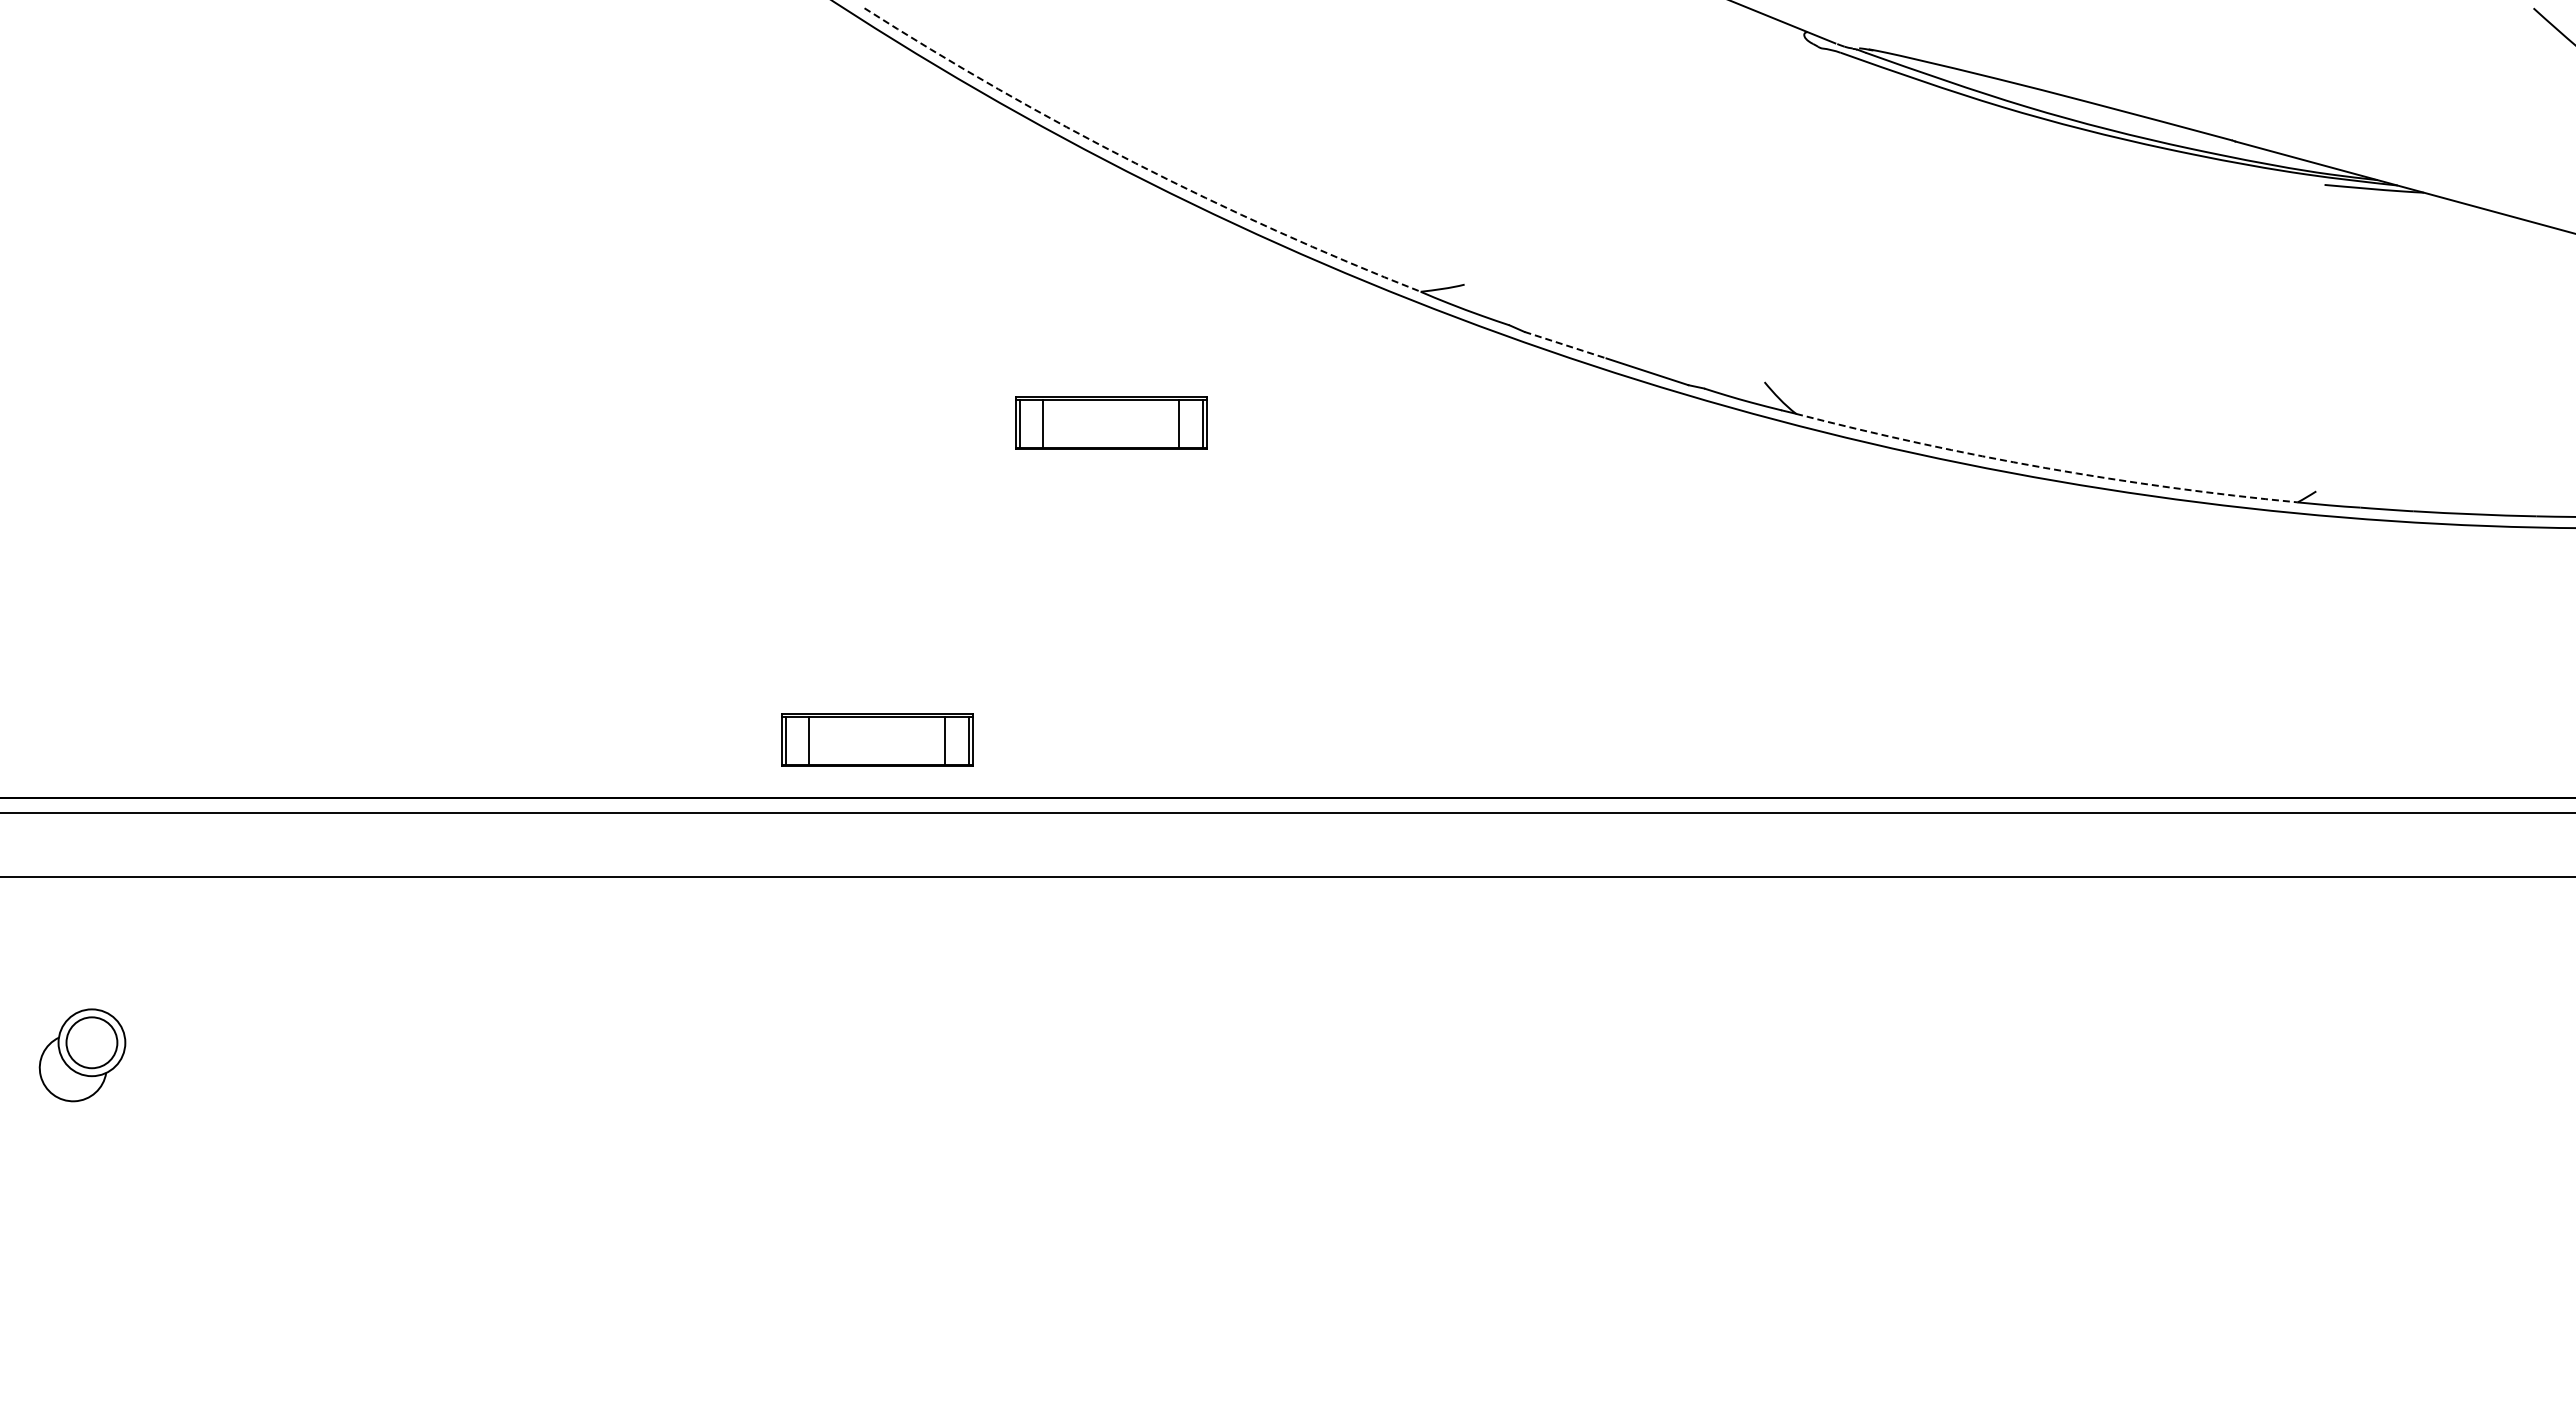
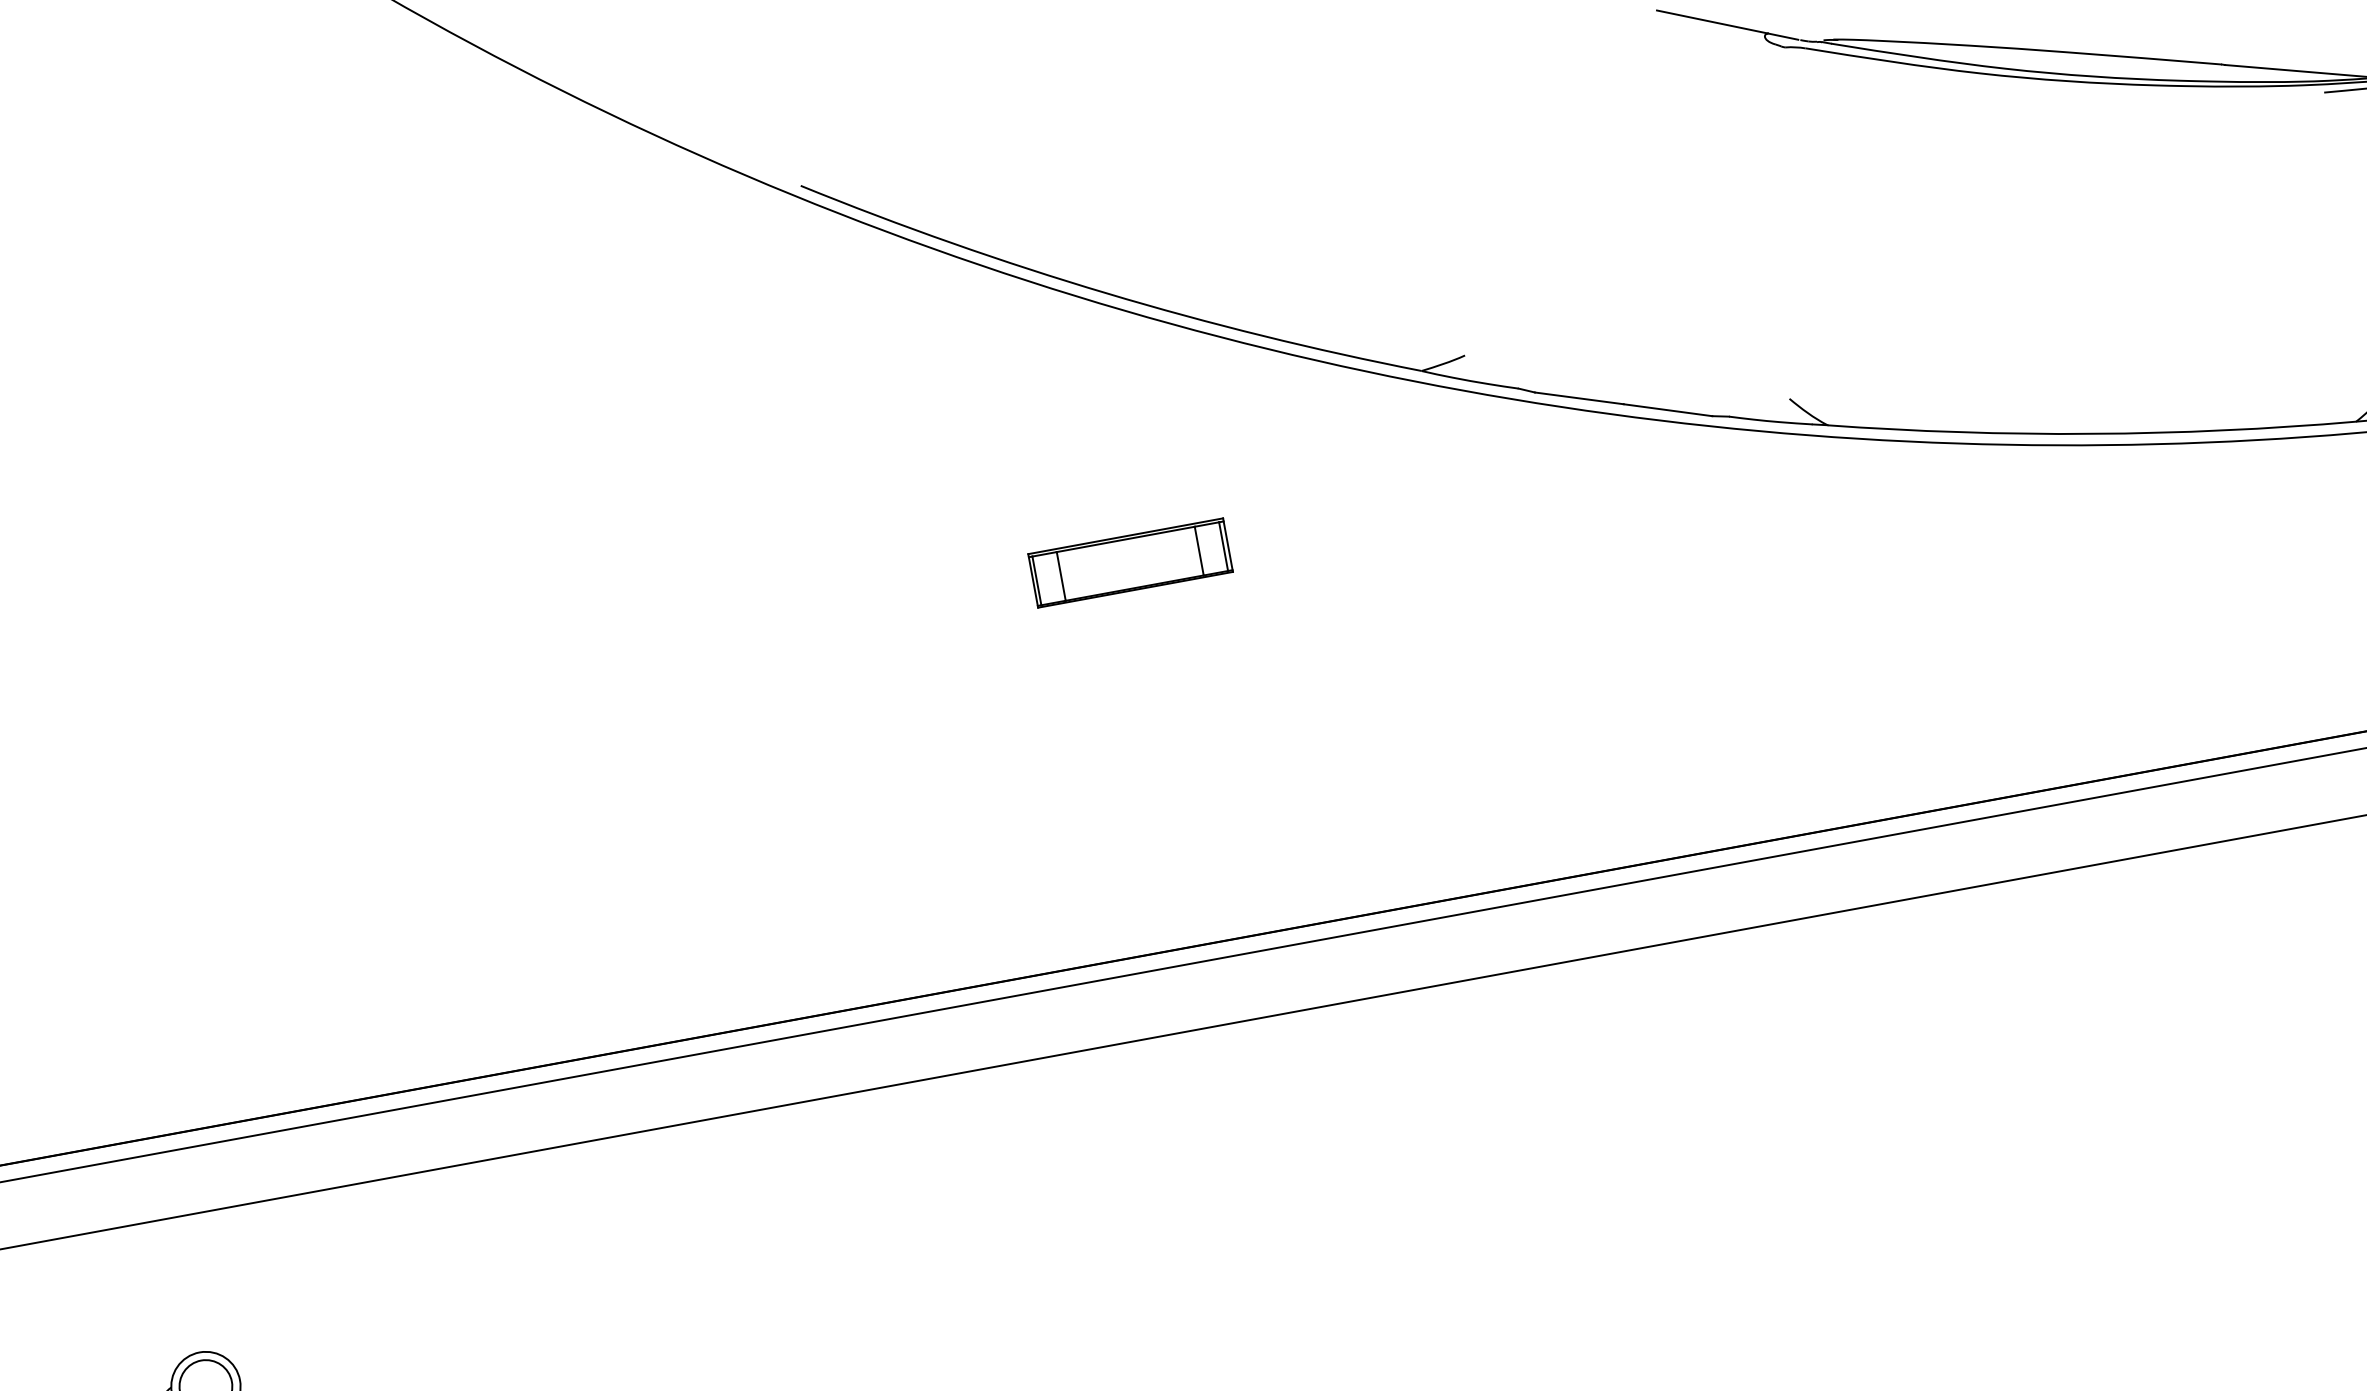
arc: (1135, 163) -> (1106, 293), dashed -> solid
line: (1565, 345) -> (1579, 398), dashed -> solid
arc: (2045, 467) -> (2092, 433), dashed -> solid
part: (877, 739) -> (950, 929), removed

